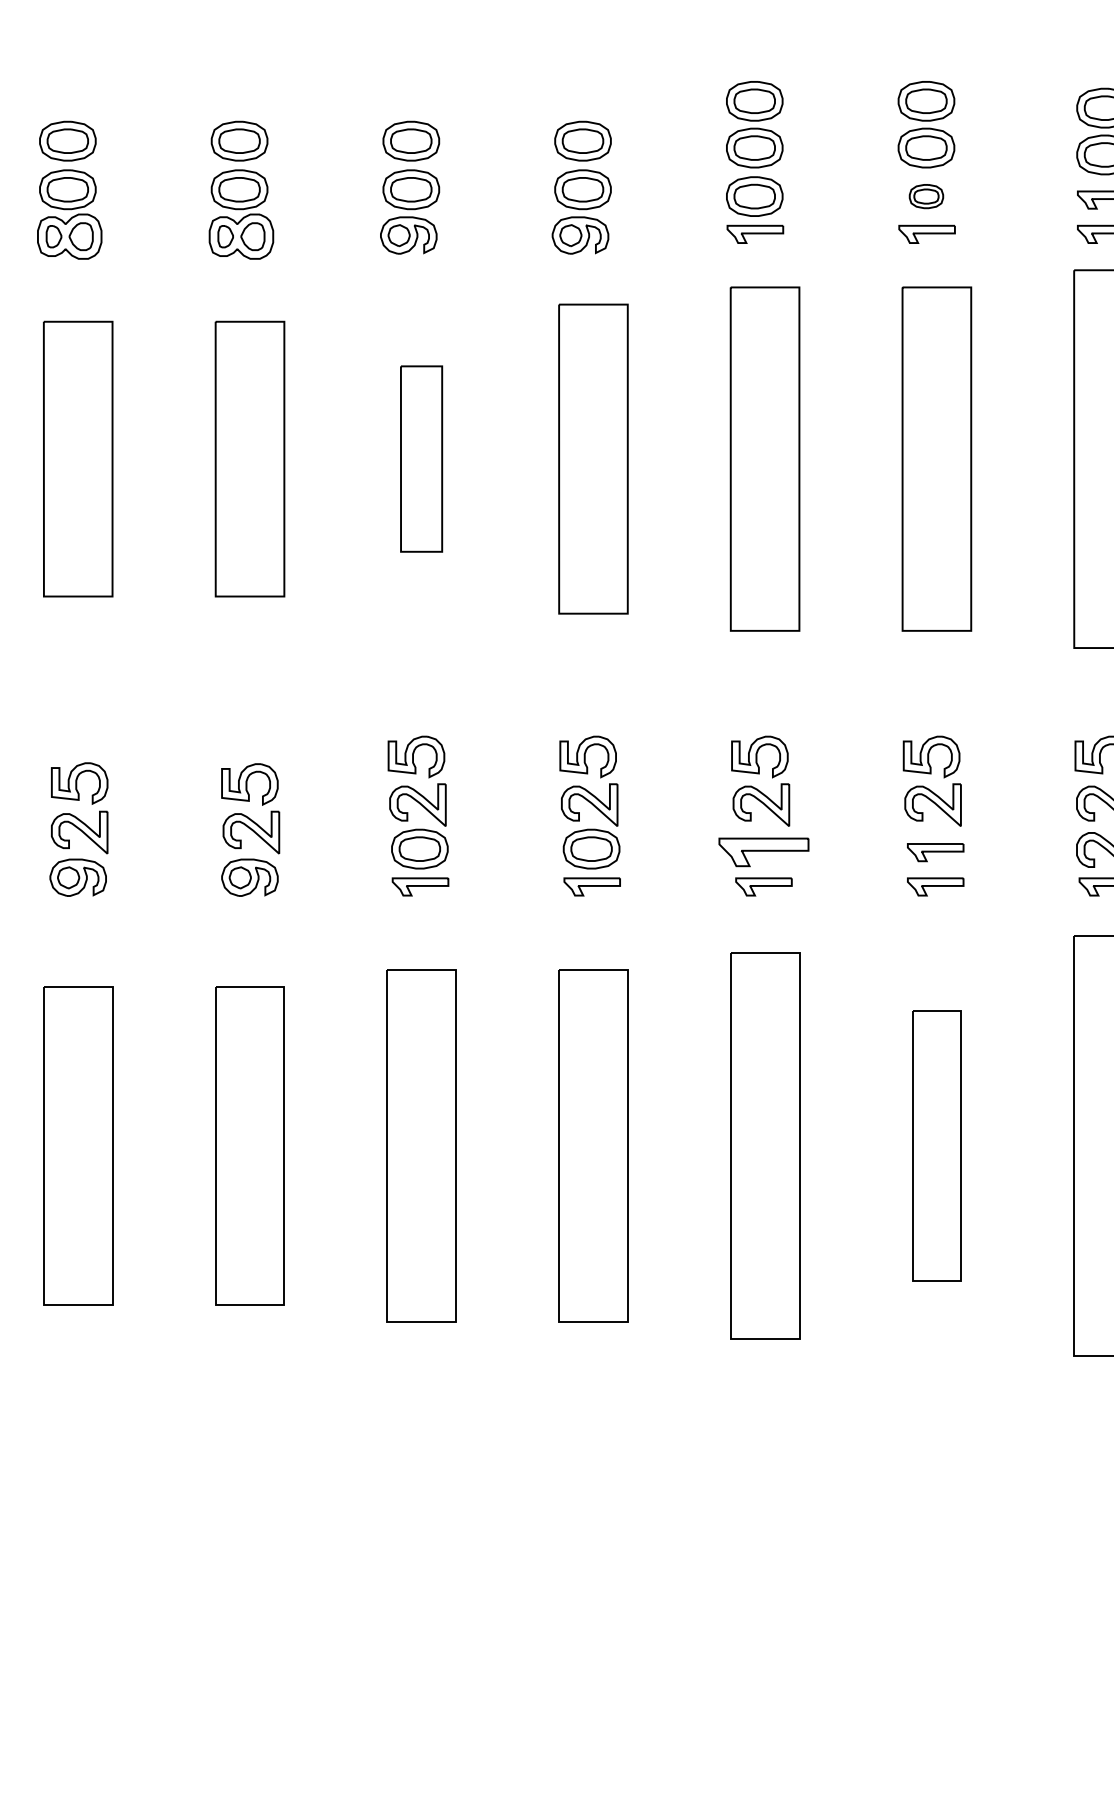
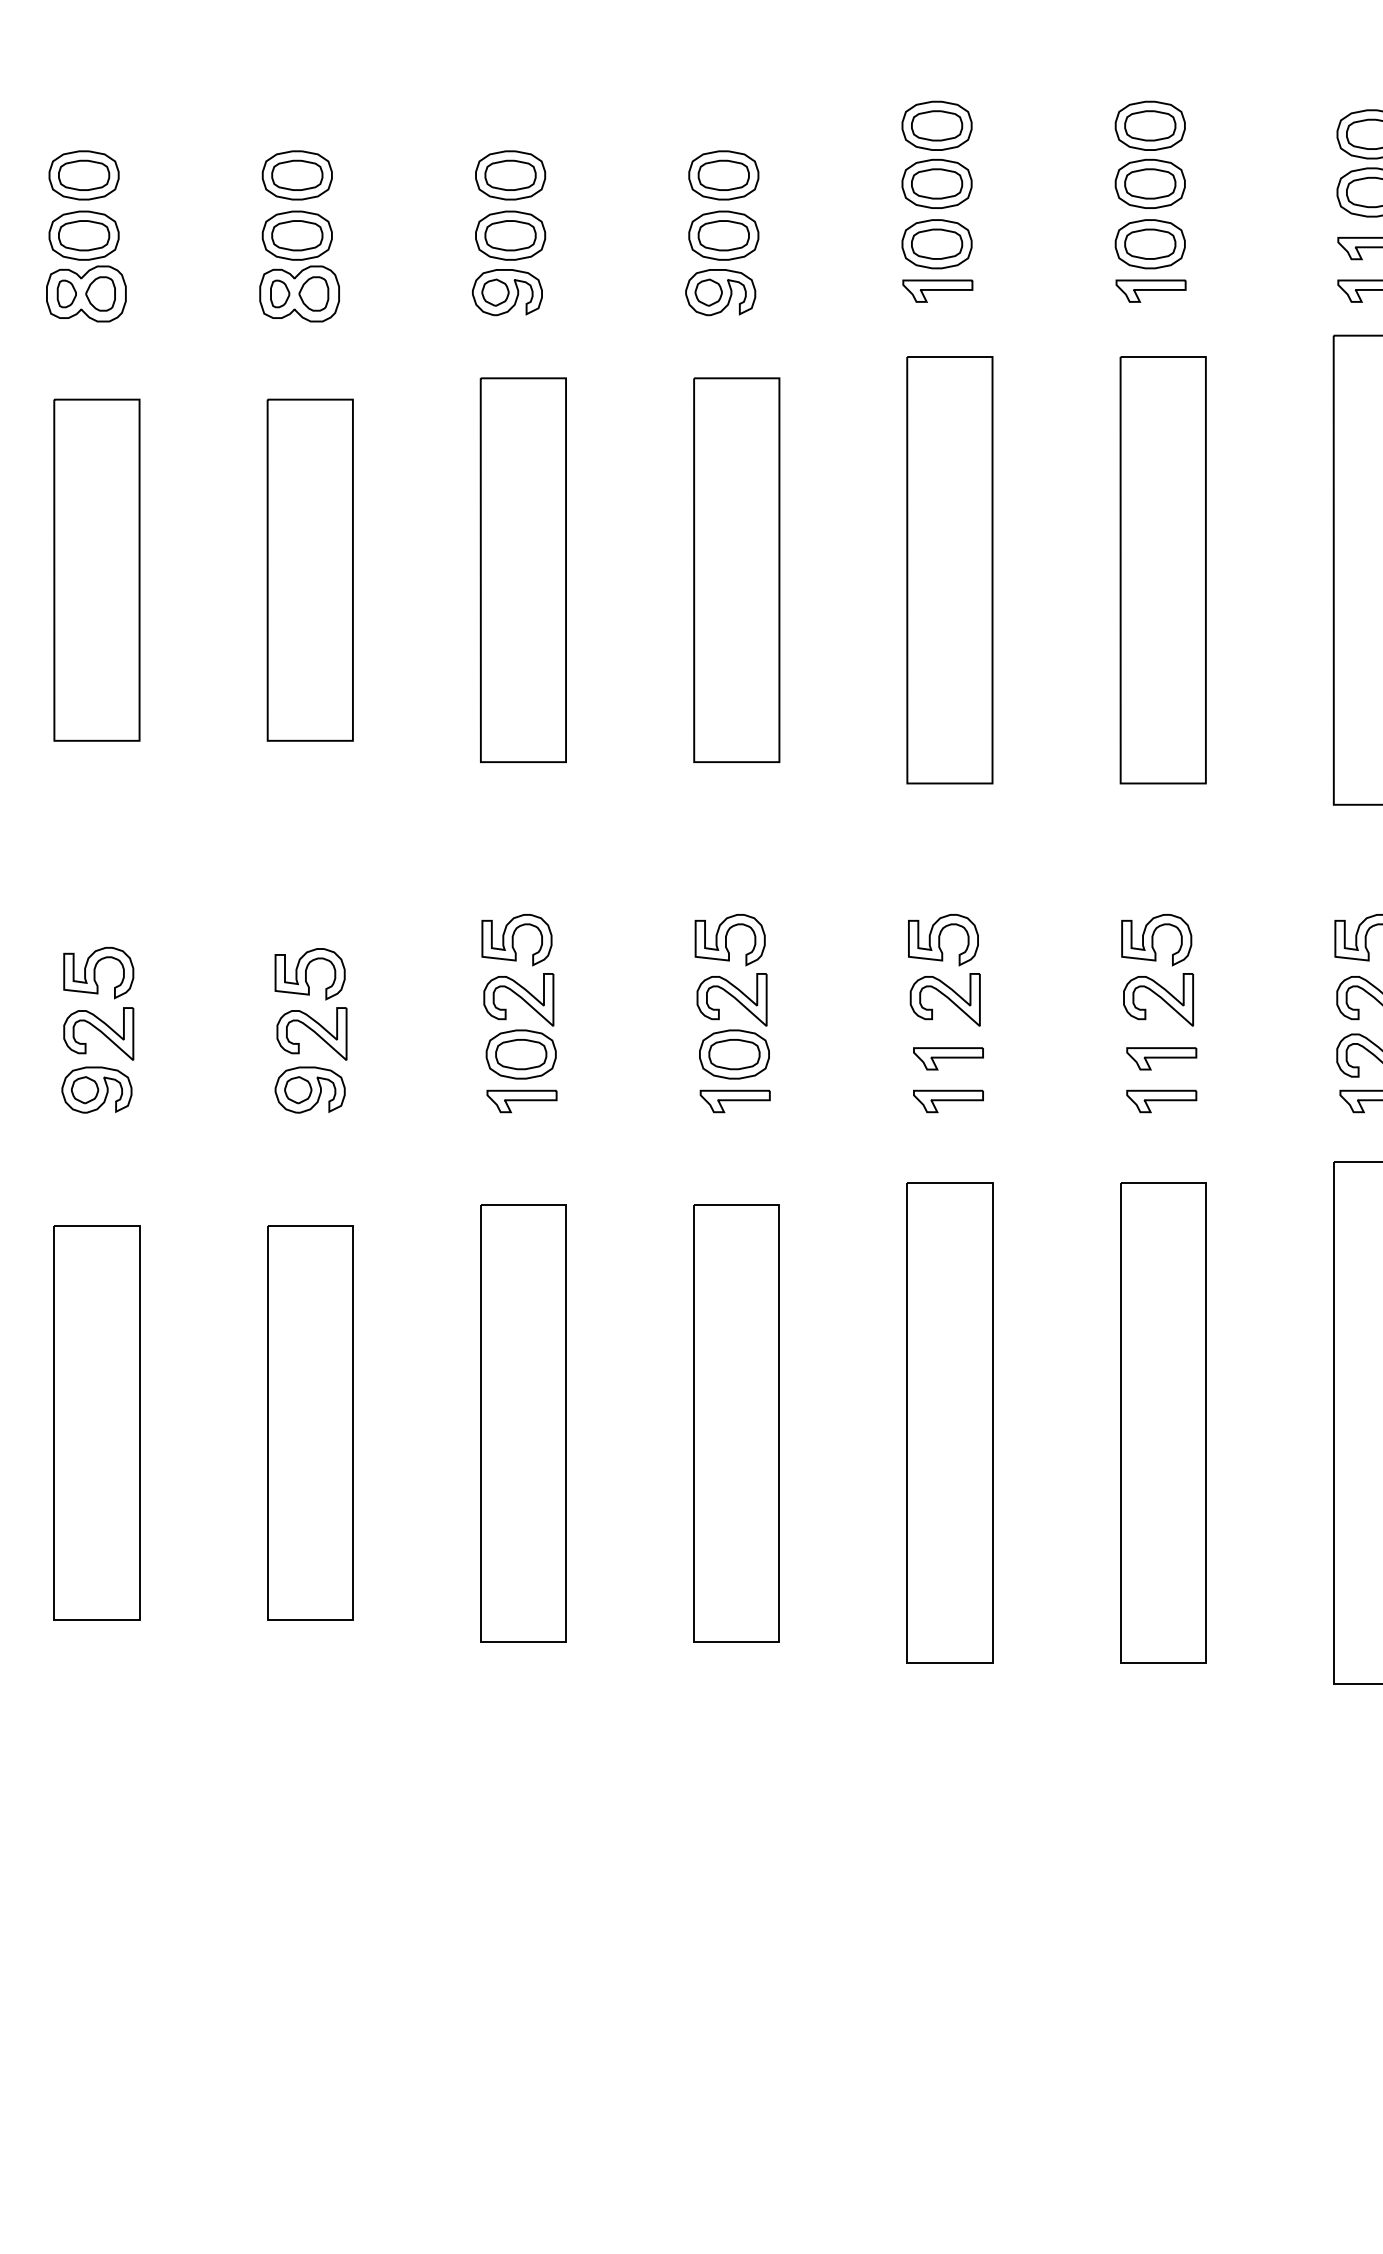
part: (926, 196) -> (1150, 244), size x1.67
part: (421, 458) -> (523, 569), size x1.67
part: (763, 852) -> (947, 1058), size x0.62
part: (936, 1145) -> (1162, 1422), size x1.43

